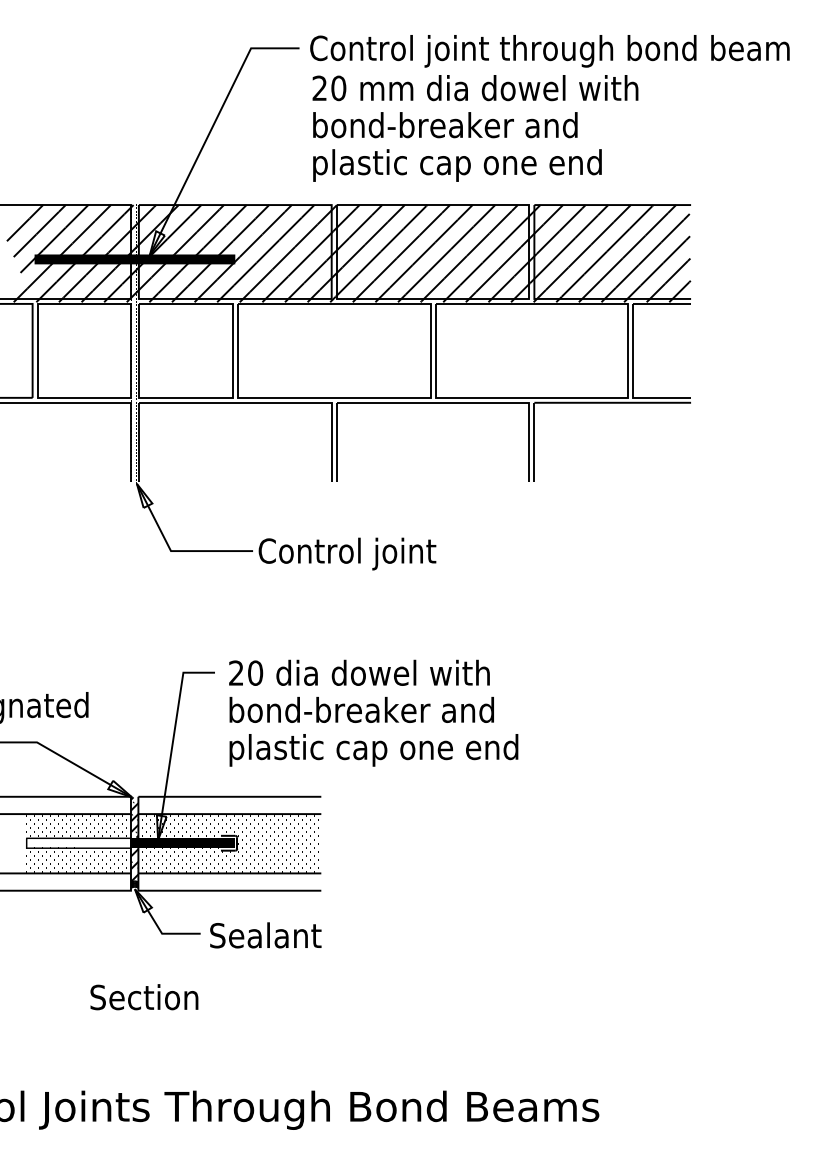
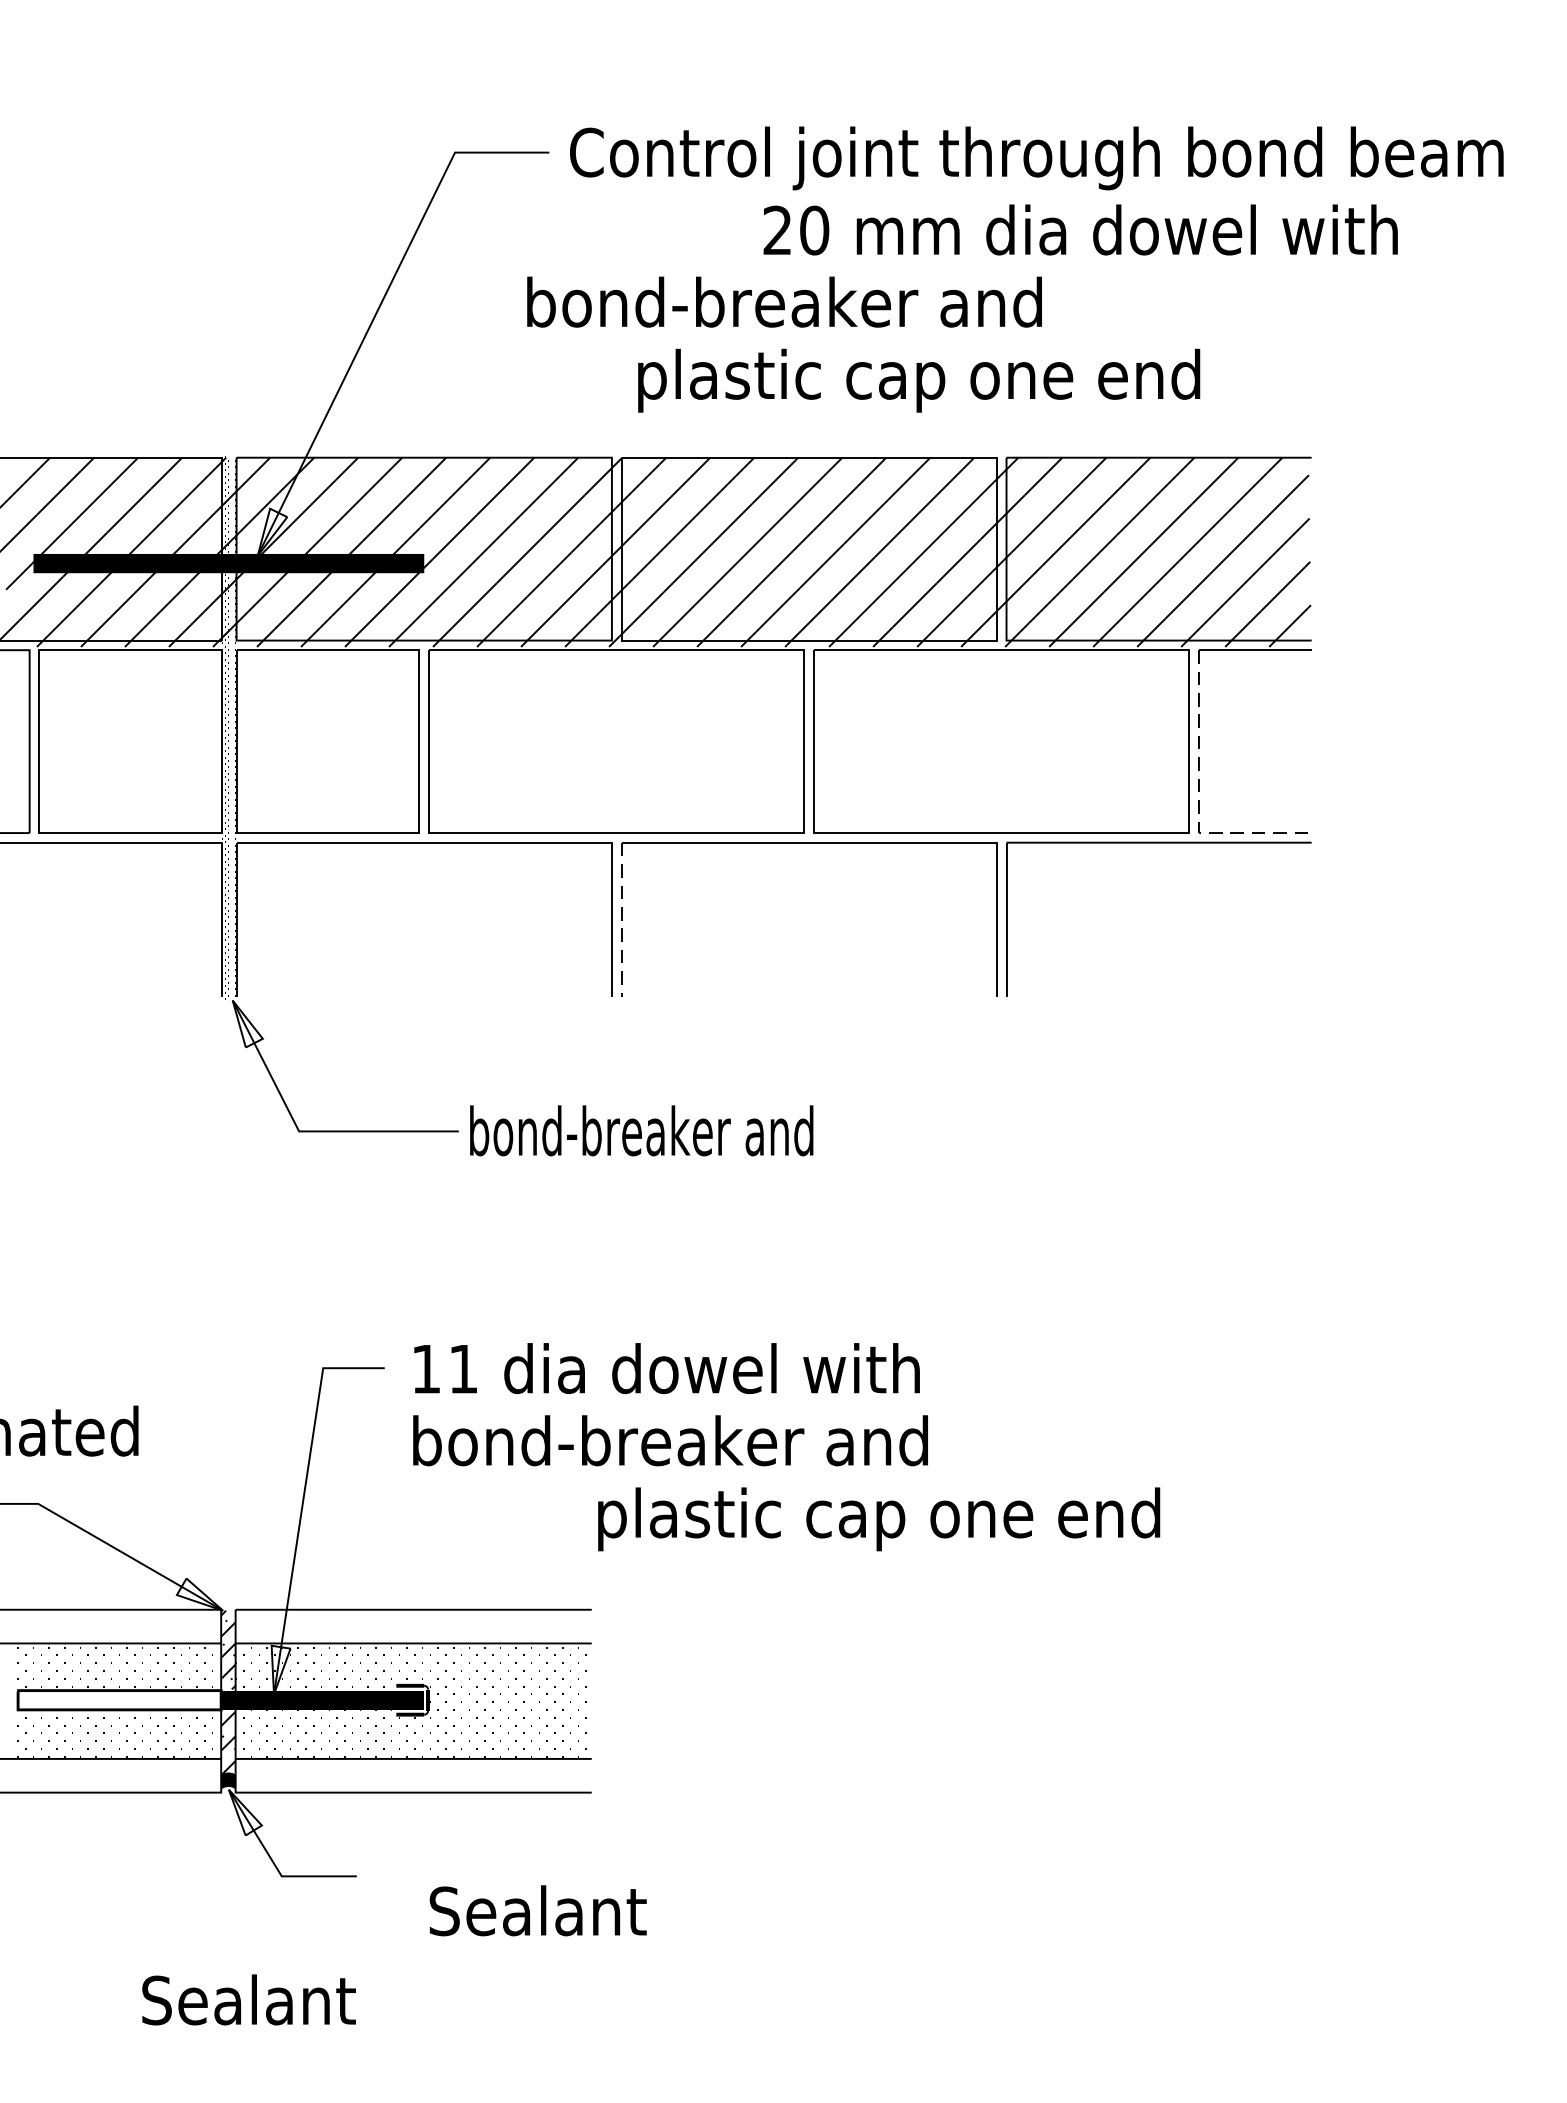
text: (475, 88) -> (1080, 230), moved
text: (445, 125) -> (784, 302), moved
text: (457, 165) -> (919, 380), moved
line: (633, 380) -> (1199, 799), solid -> dashed
line: (336, 442) -> (621, 919), solid -> dashed
text: (347, 553) -> (642, 1136), Control joint -> bond-breaker and
text: (246, 672) -> (446, 1367), 20 -> 11
text: (373, 750) -> (878, 1519), moved
text: (265, 935) -> (537, 1910), moved
text: (150, 997) -> (259, 2000), Section -> Sealant

